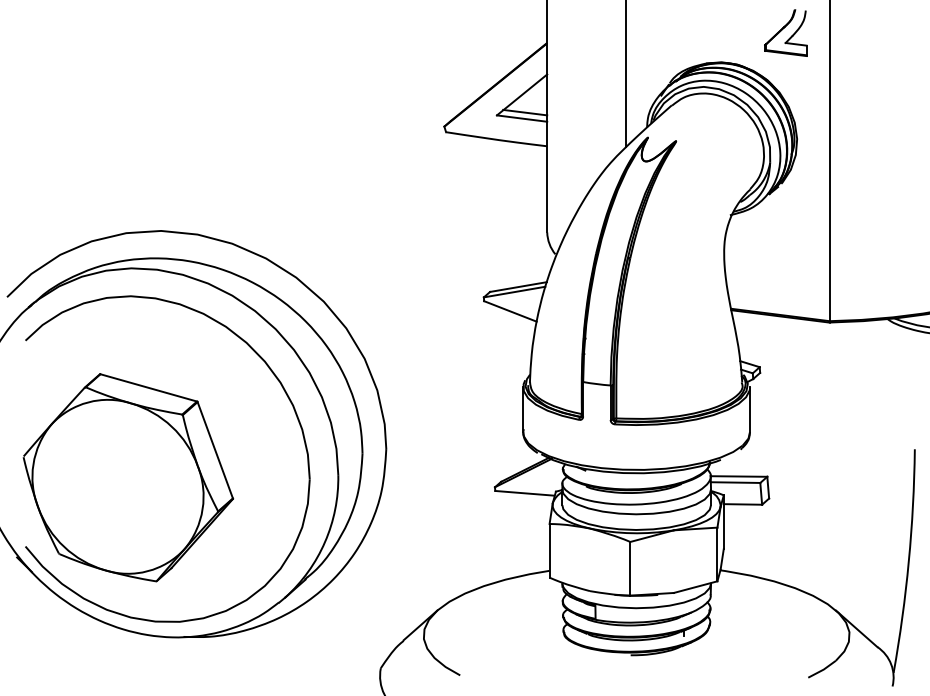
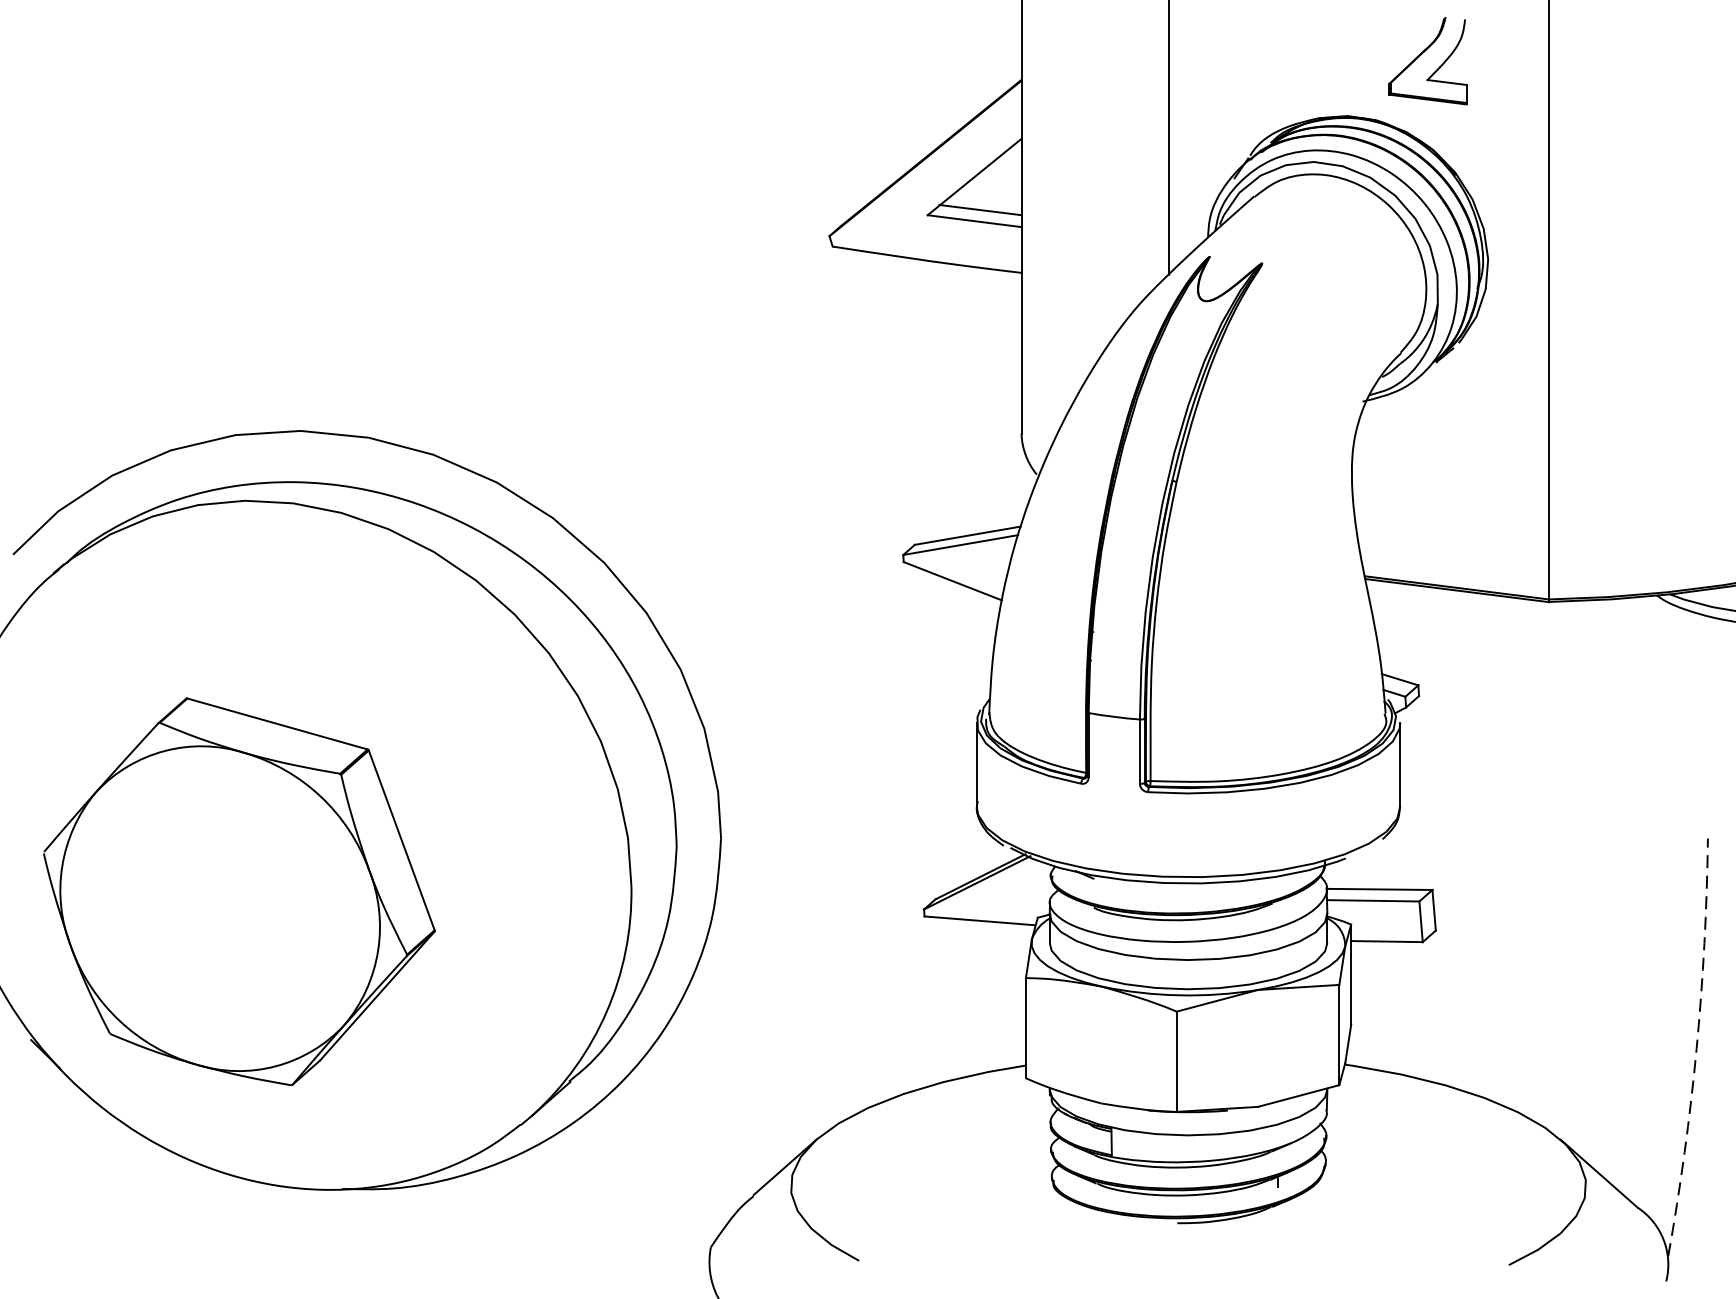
part: (785, 32) -> (1427, 60), moved
part: (284, 392) -> (530, 732), removed
arc: (908, 561) -> (1696, 1048), solid -> dashed

